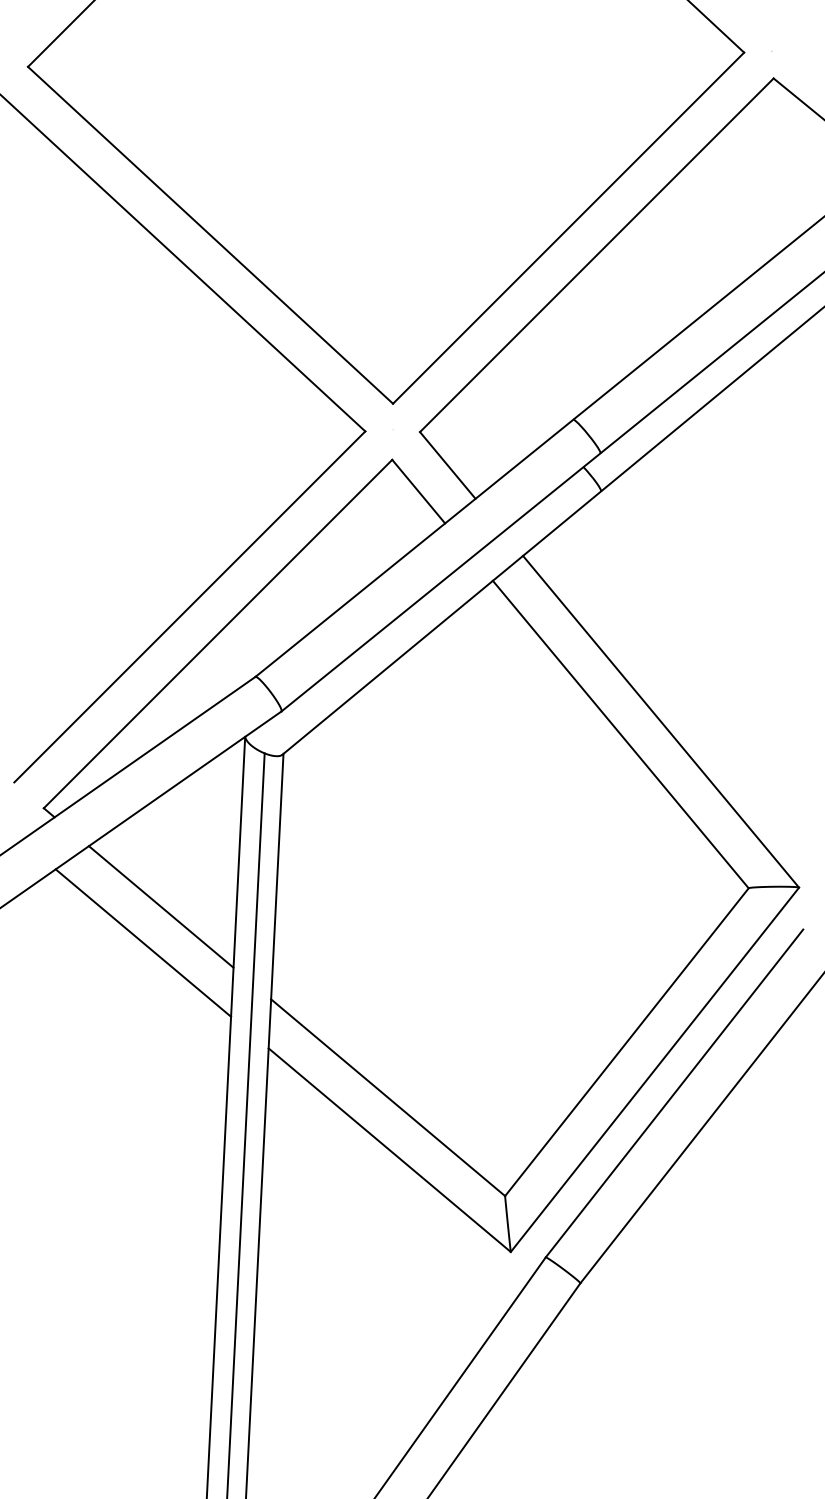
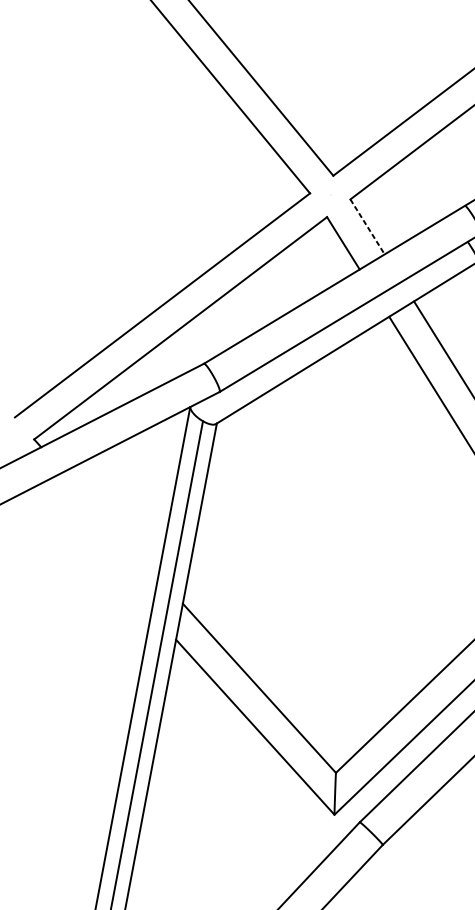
line: (448, 465) -> (368, 227), solid -> dashed
line: (160, 906) -> (110, 523), removed
line: (143, 942) -> (94, 548), removed

